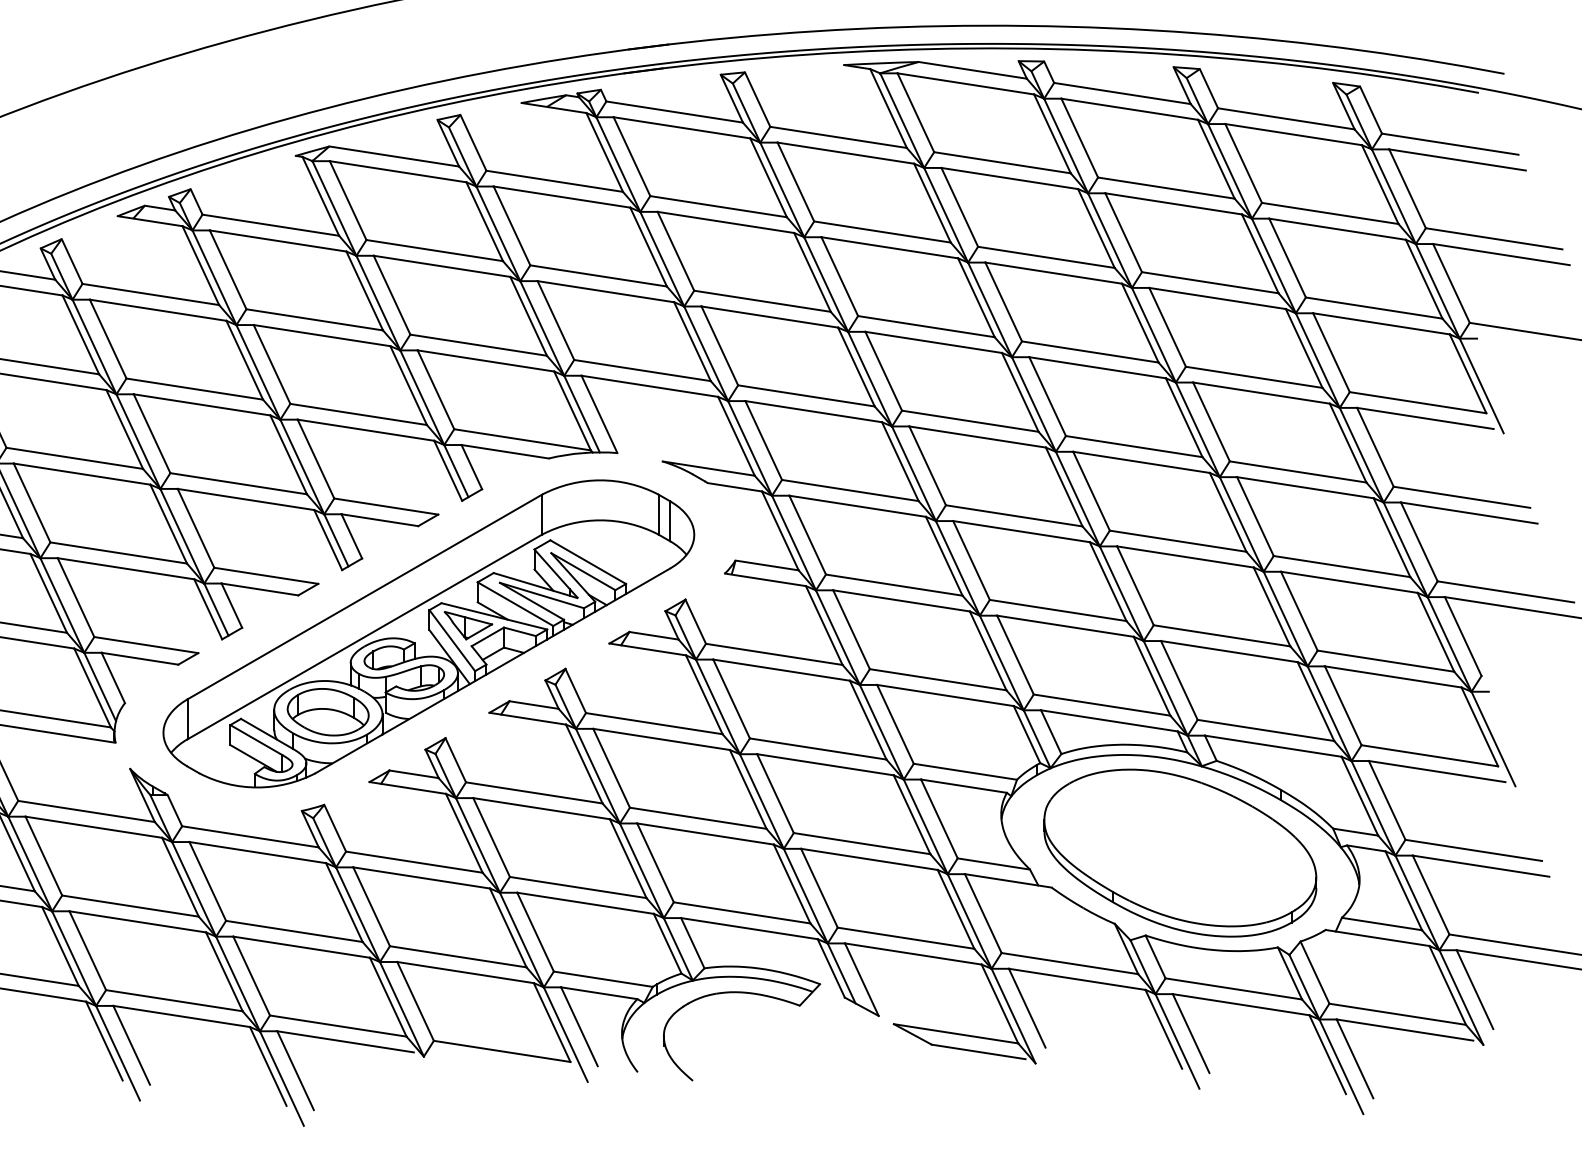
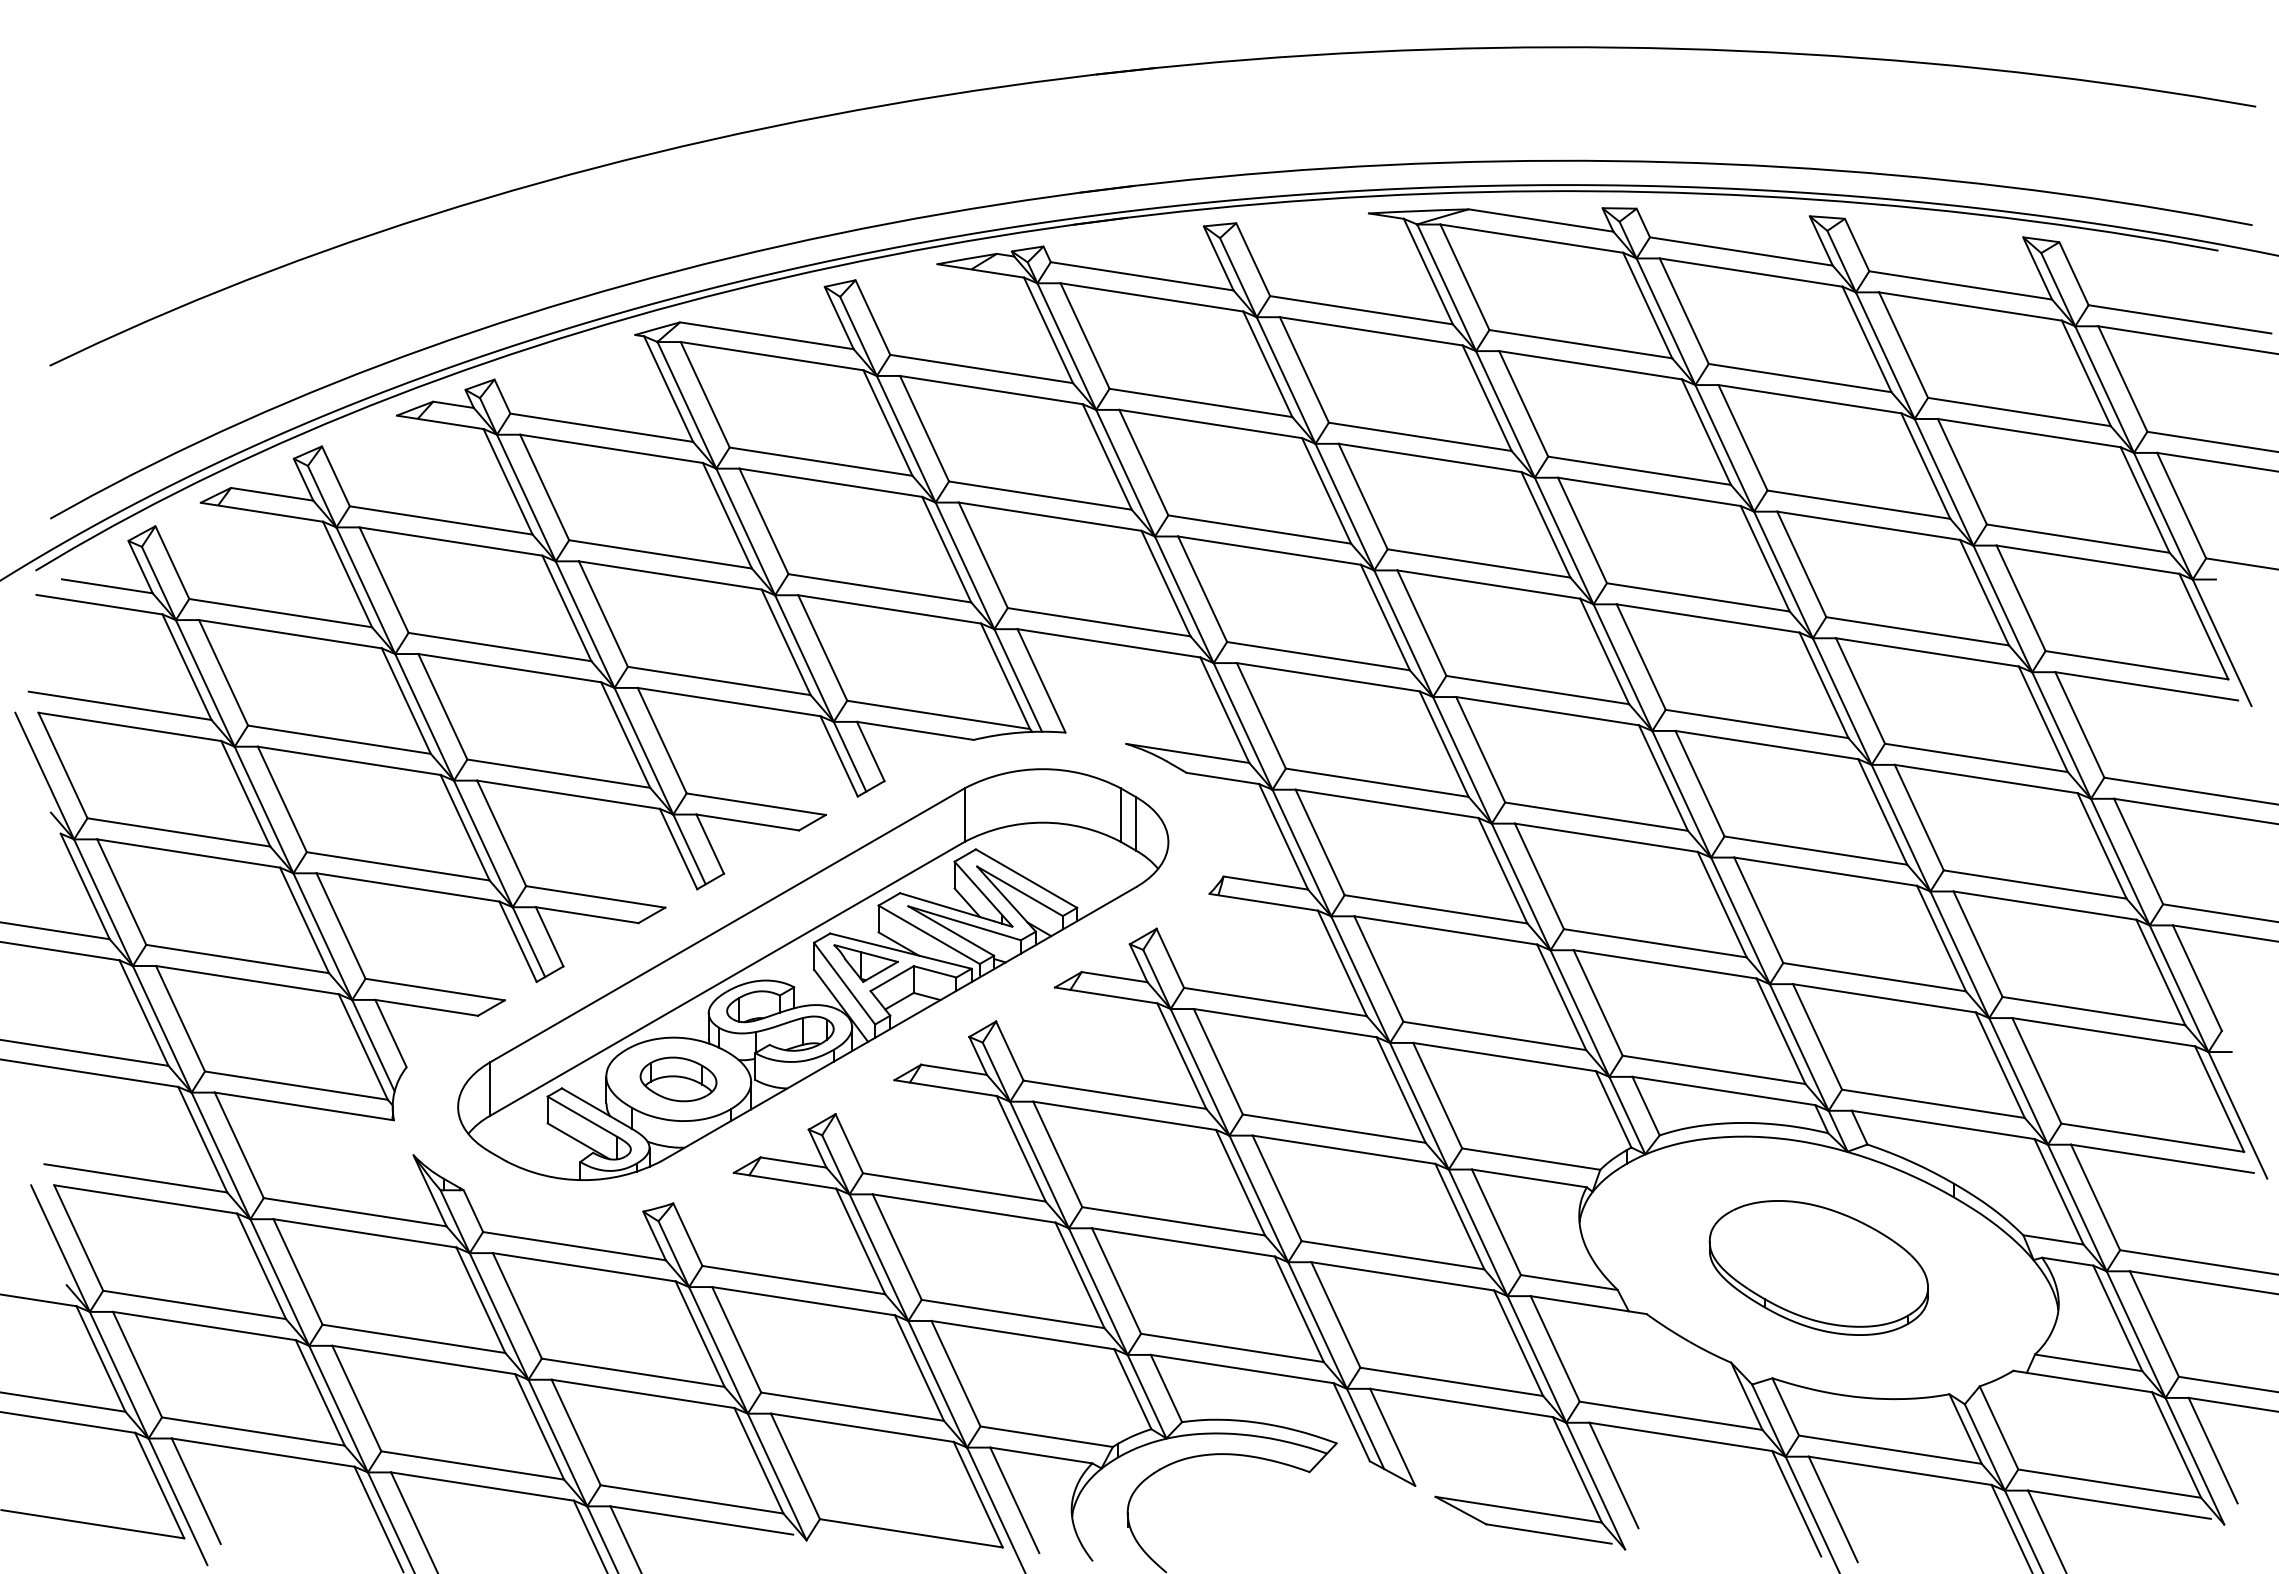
part: (328, 712) -> (678, 1079), size x0.7
part: (1180, 852) -> (1818, 1267), size x0.6

